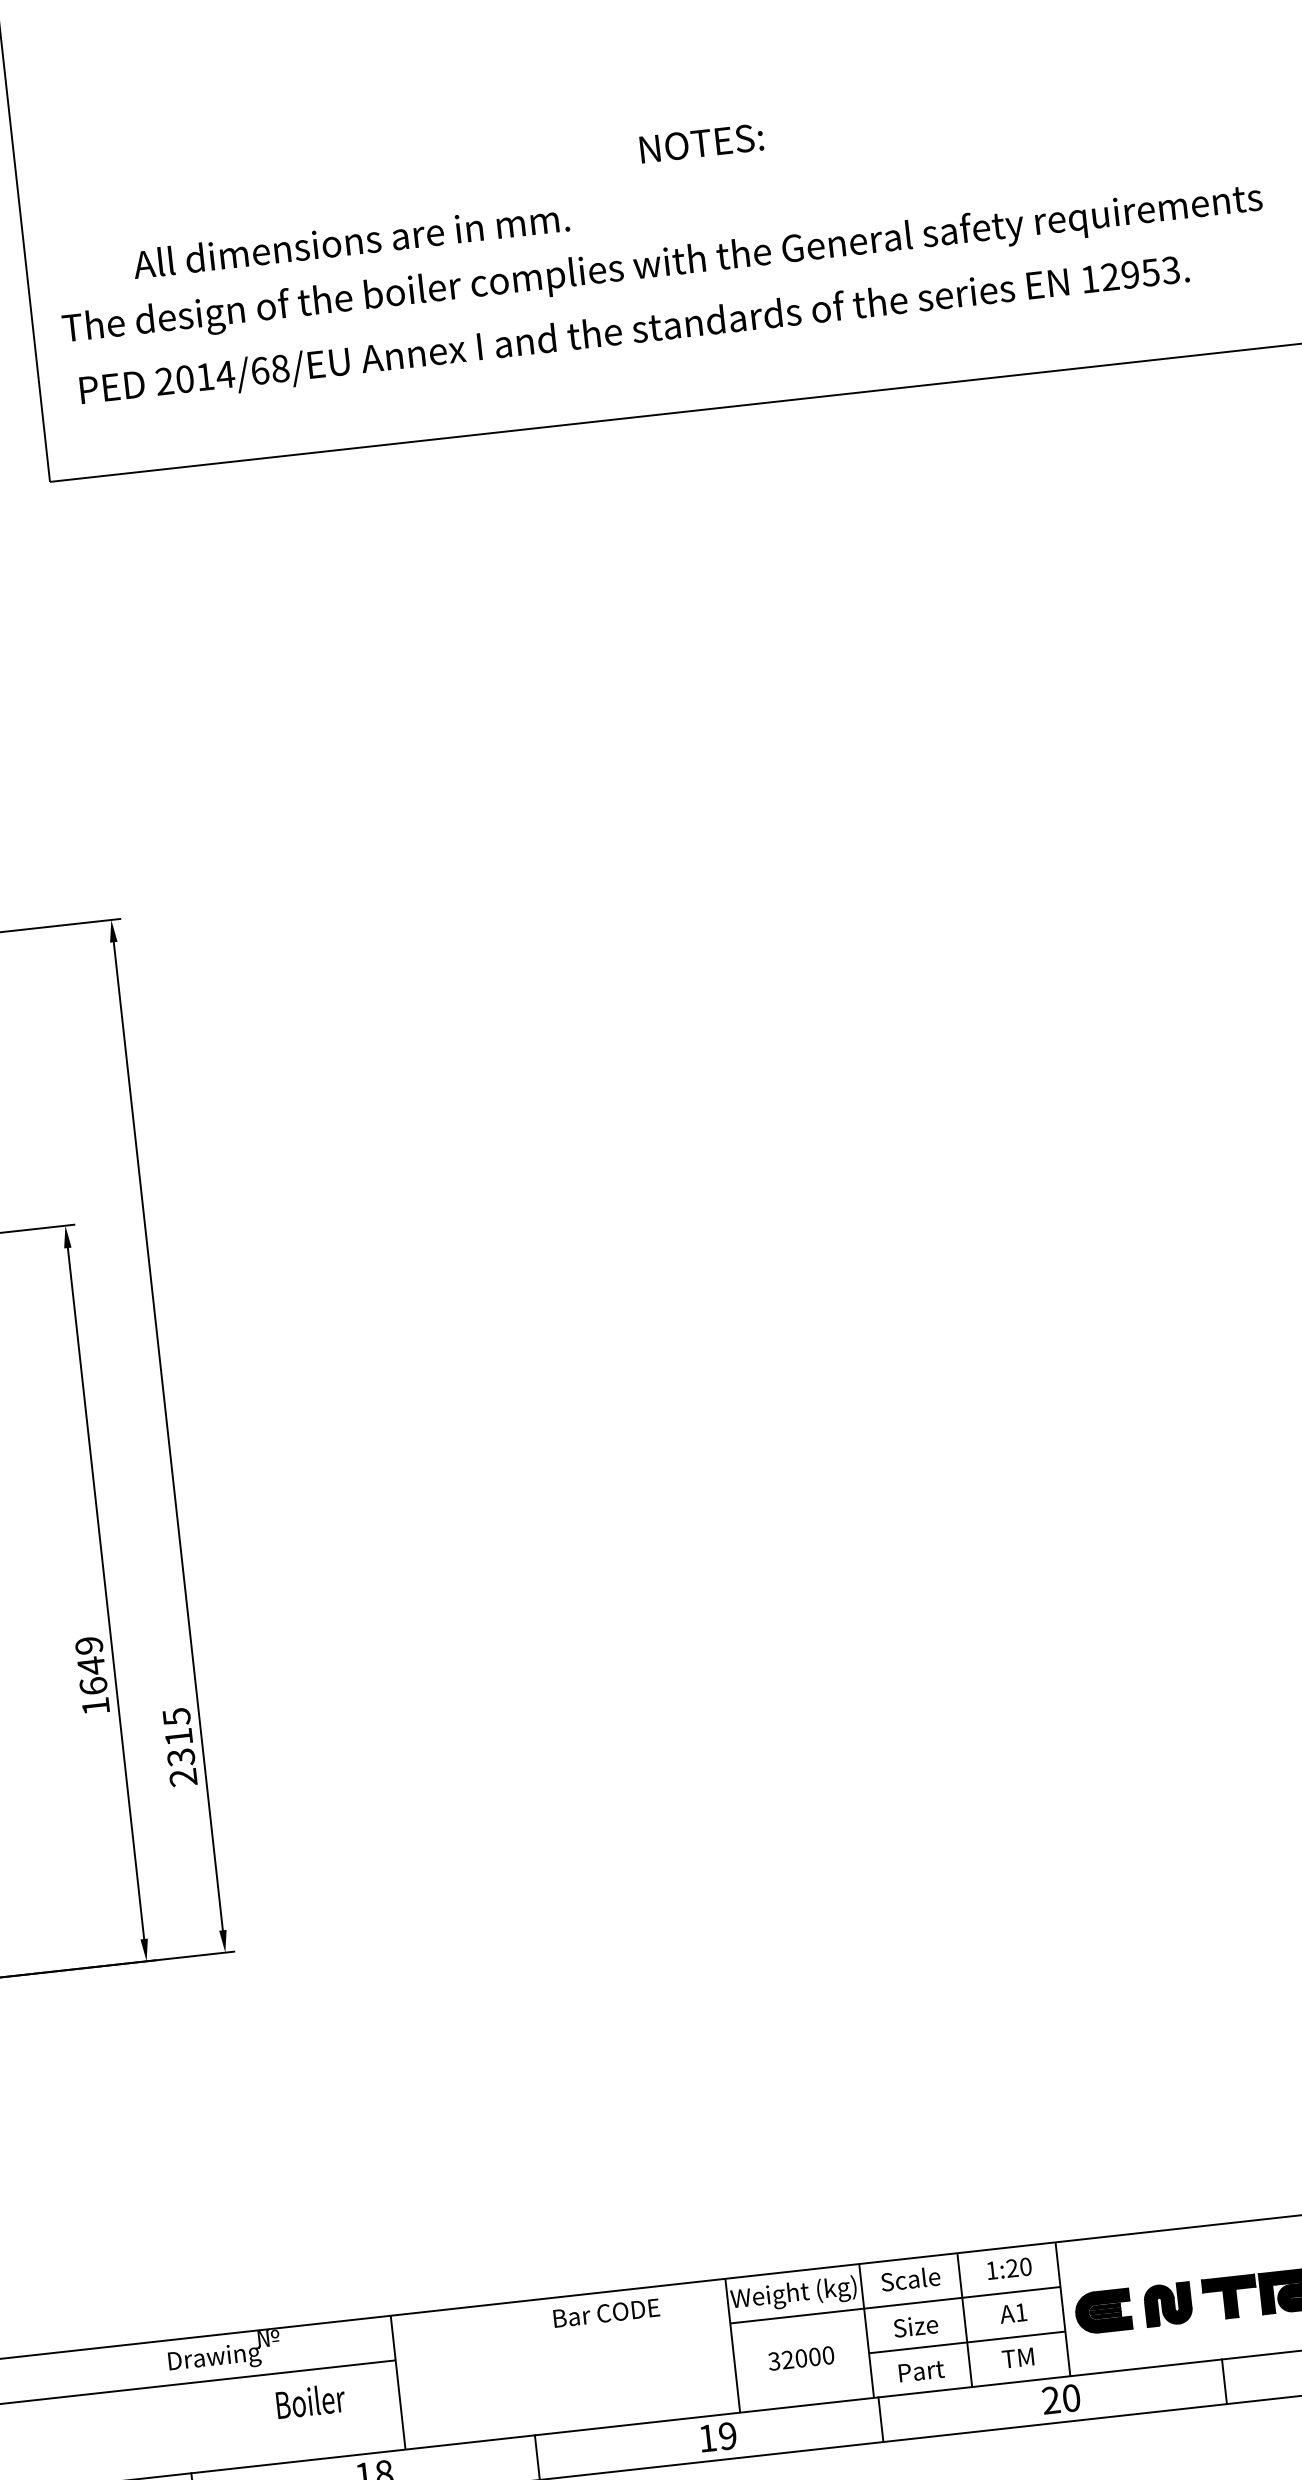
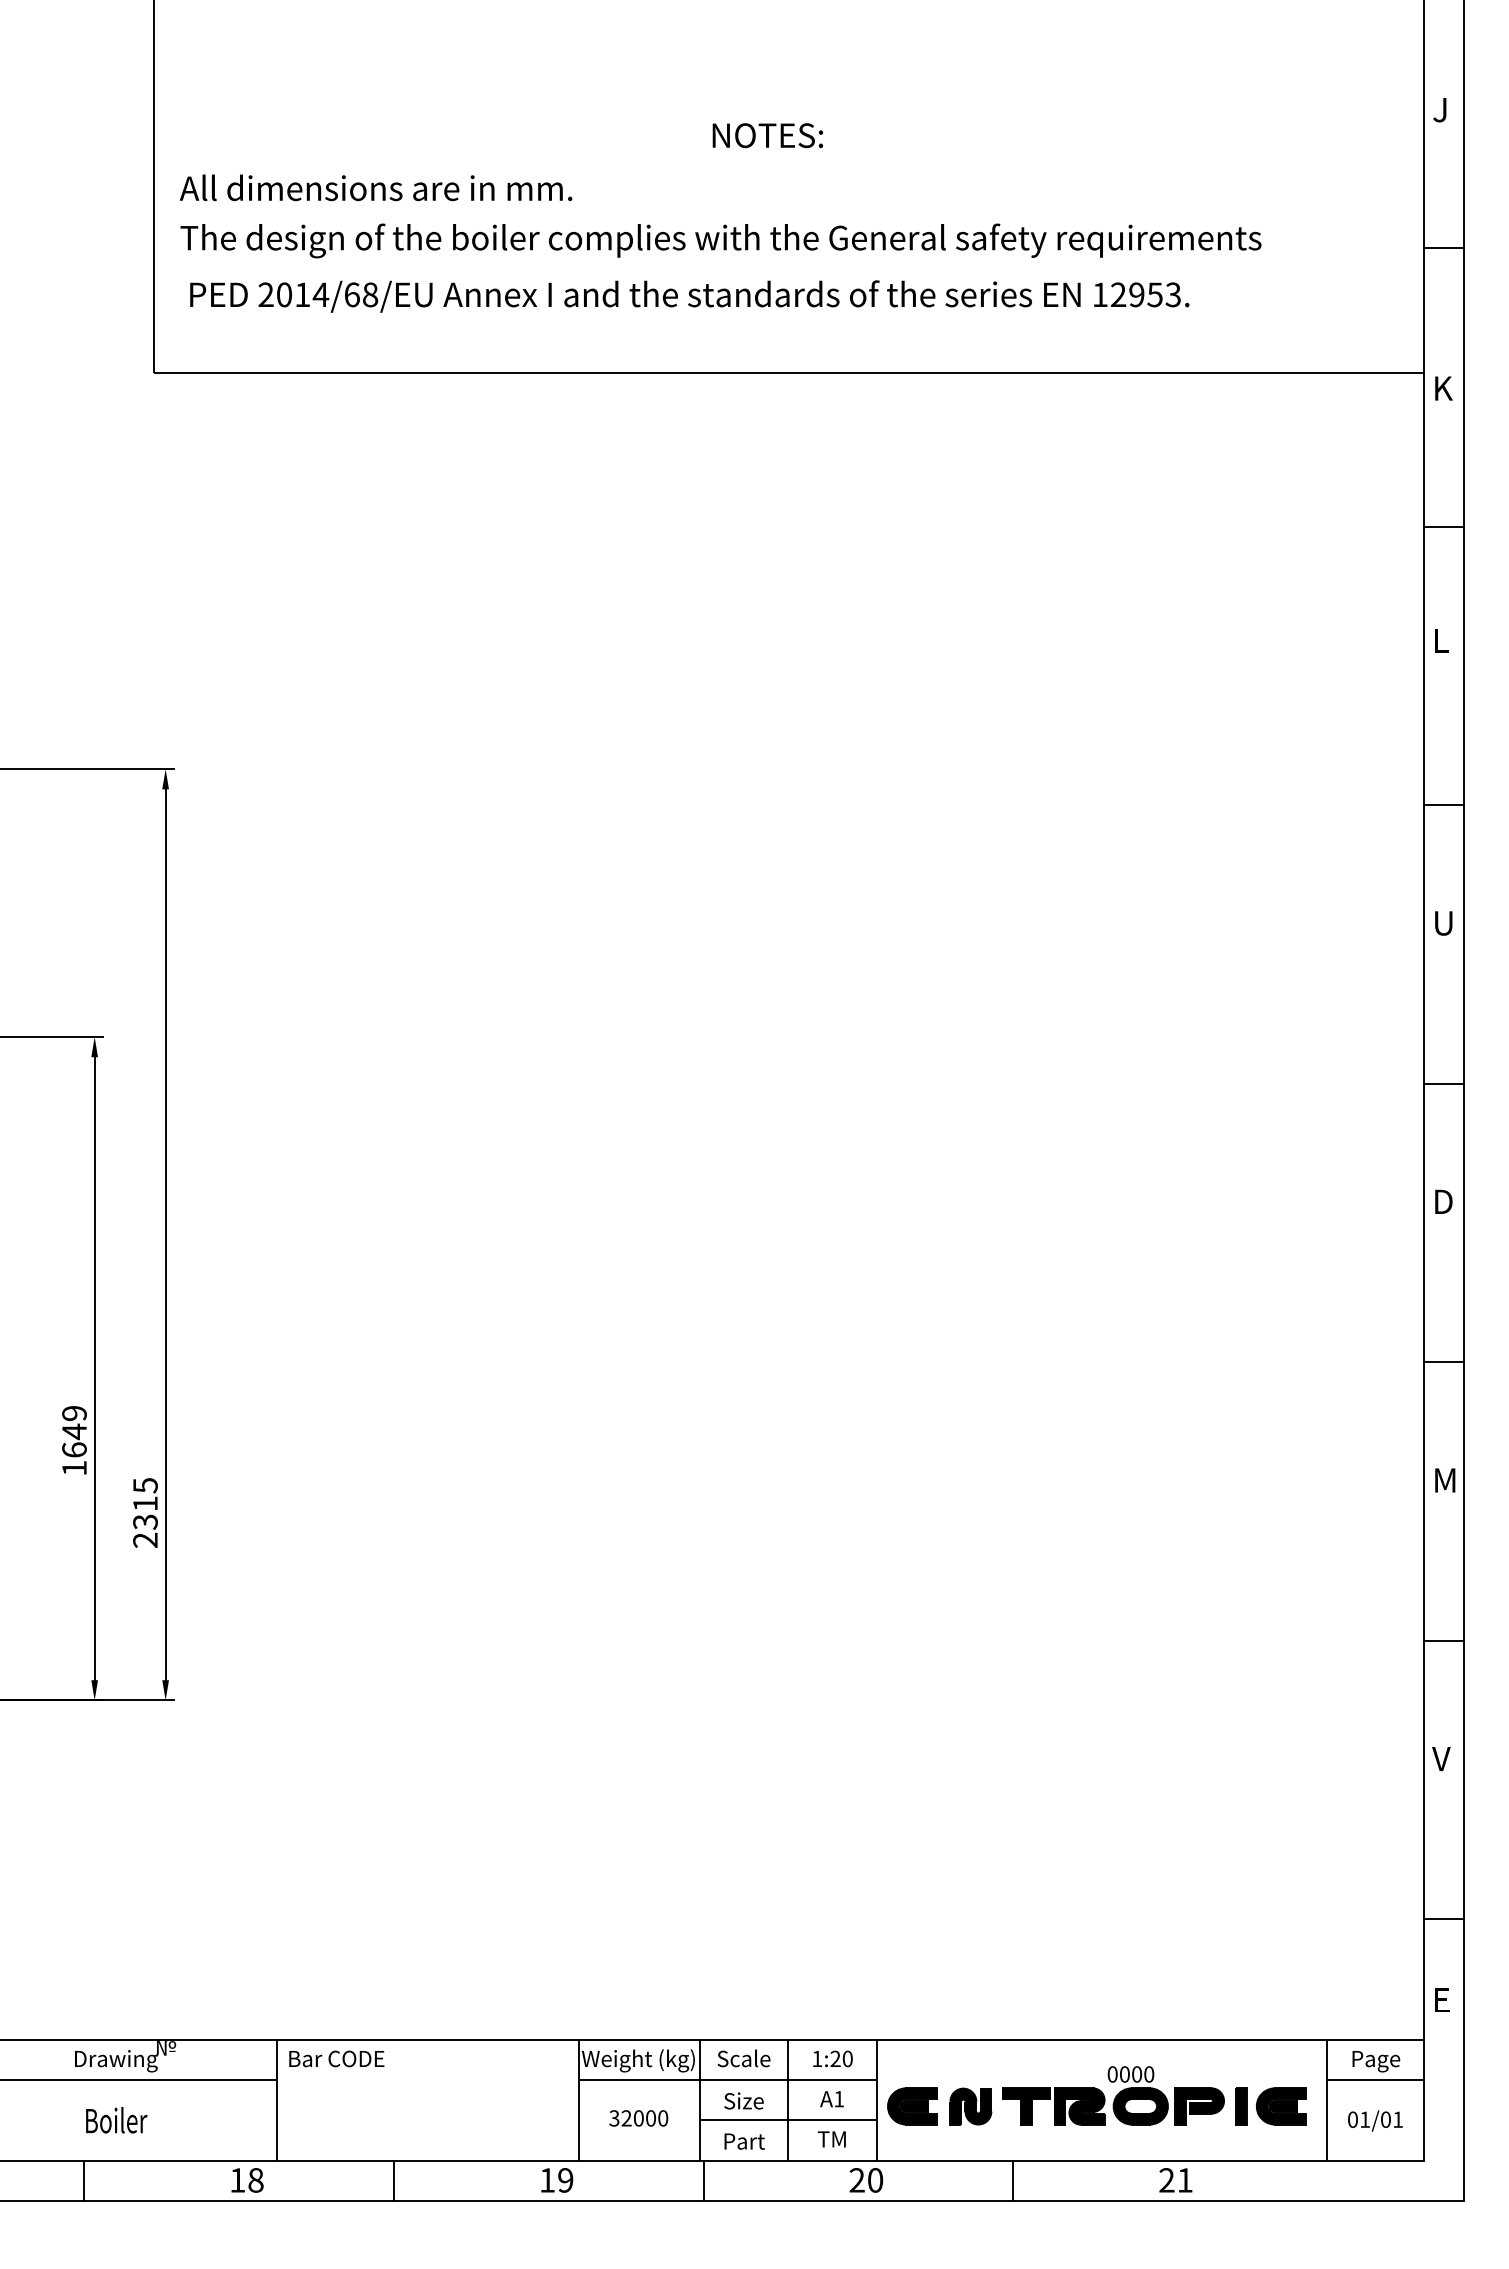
text: (350, 240) -> (375, 187), moved
text: (606, 2312) -> (336, 2058), moved
text: (310, 2401) -> (116, 2120), moved

